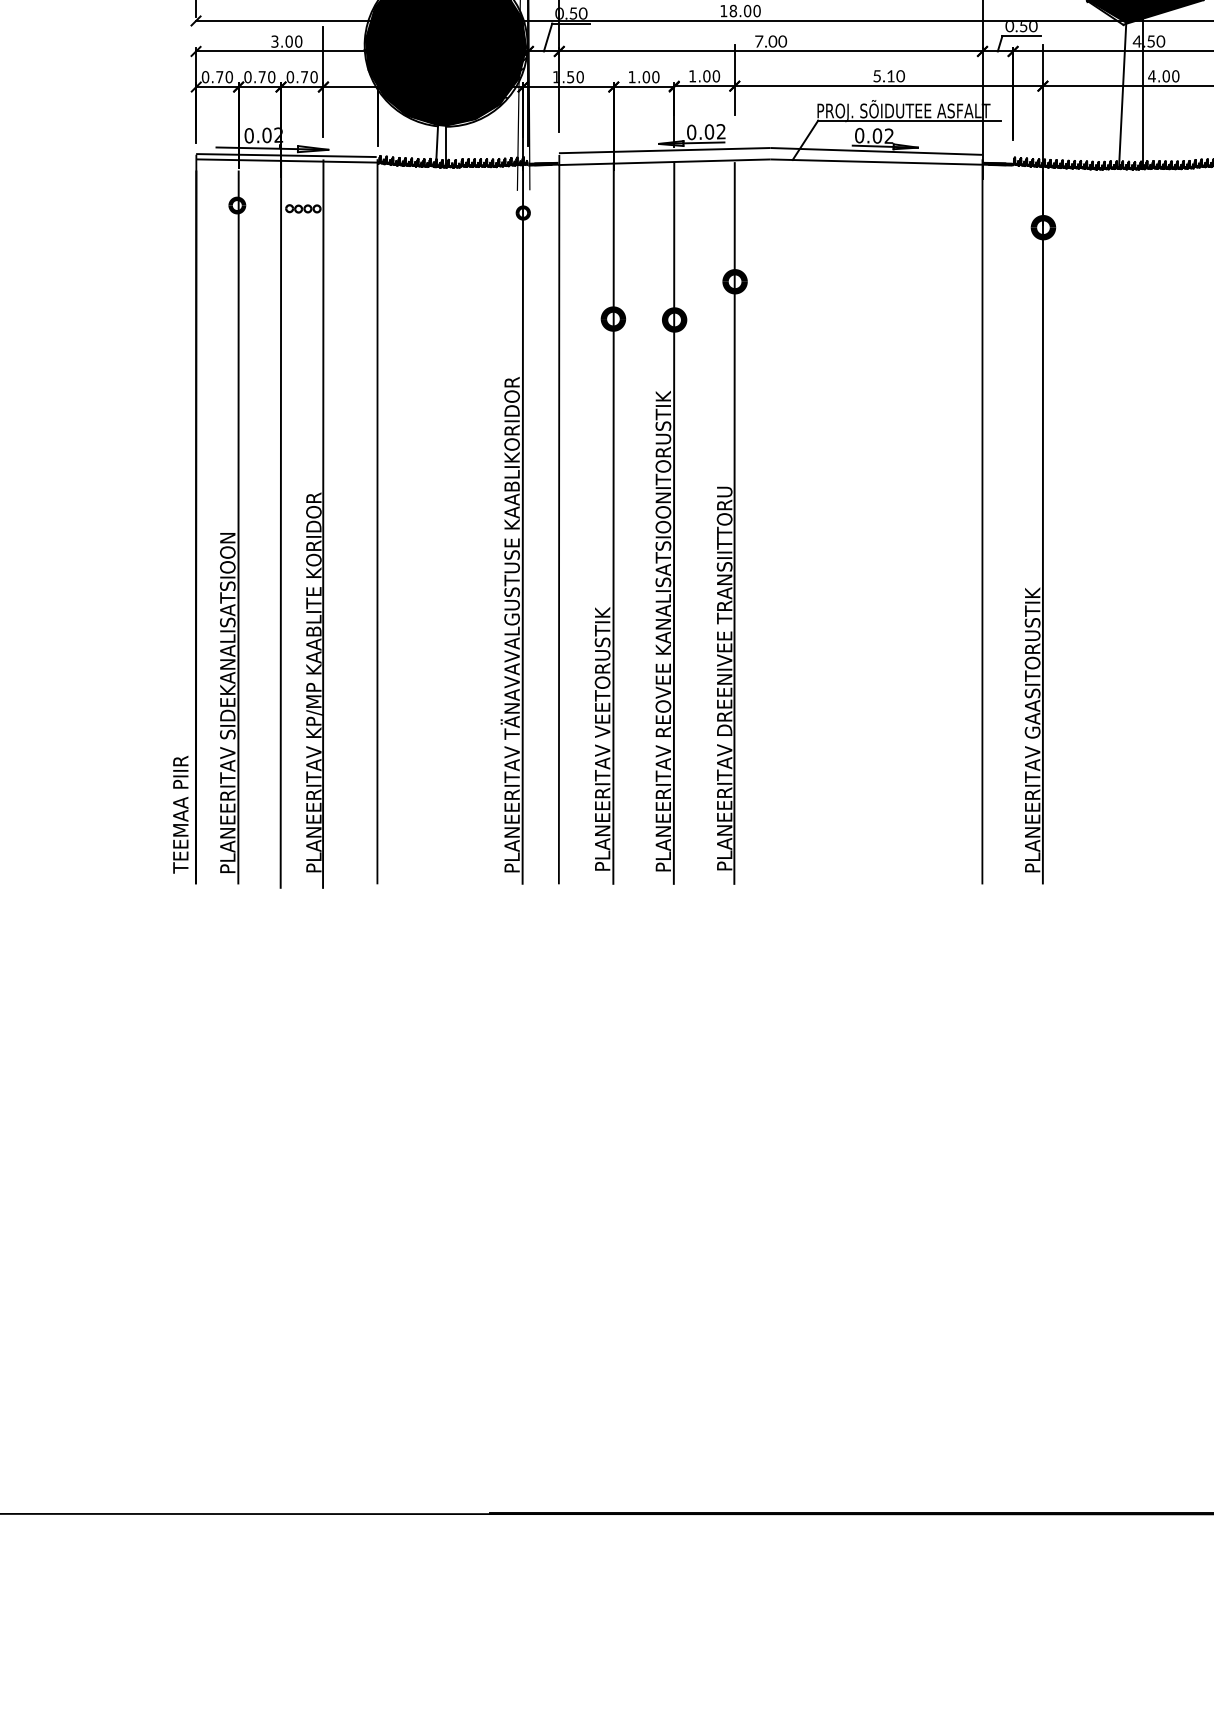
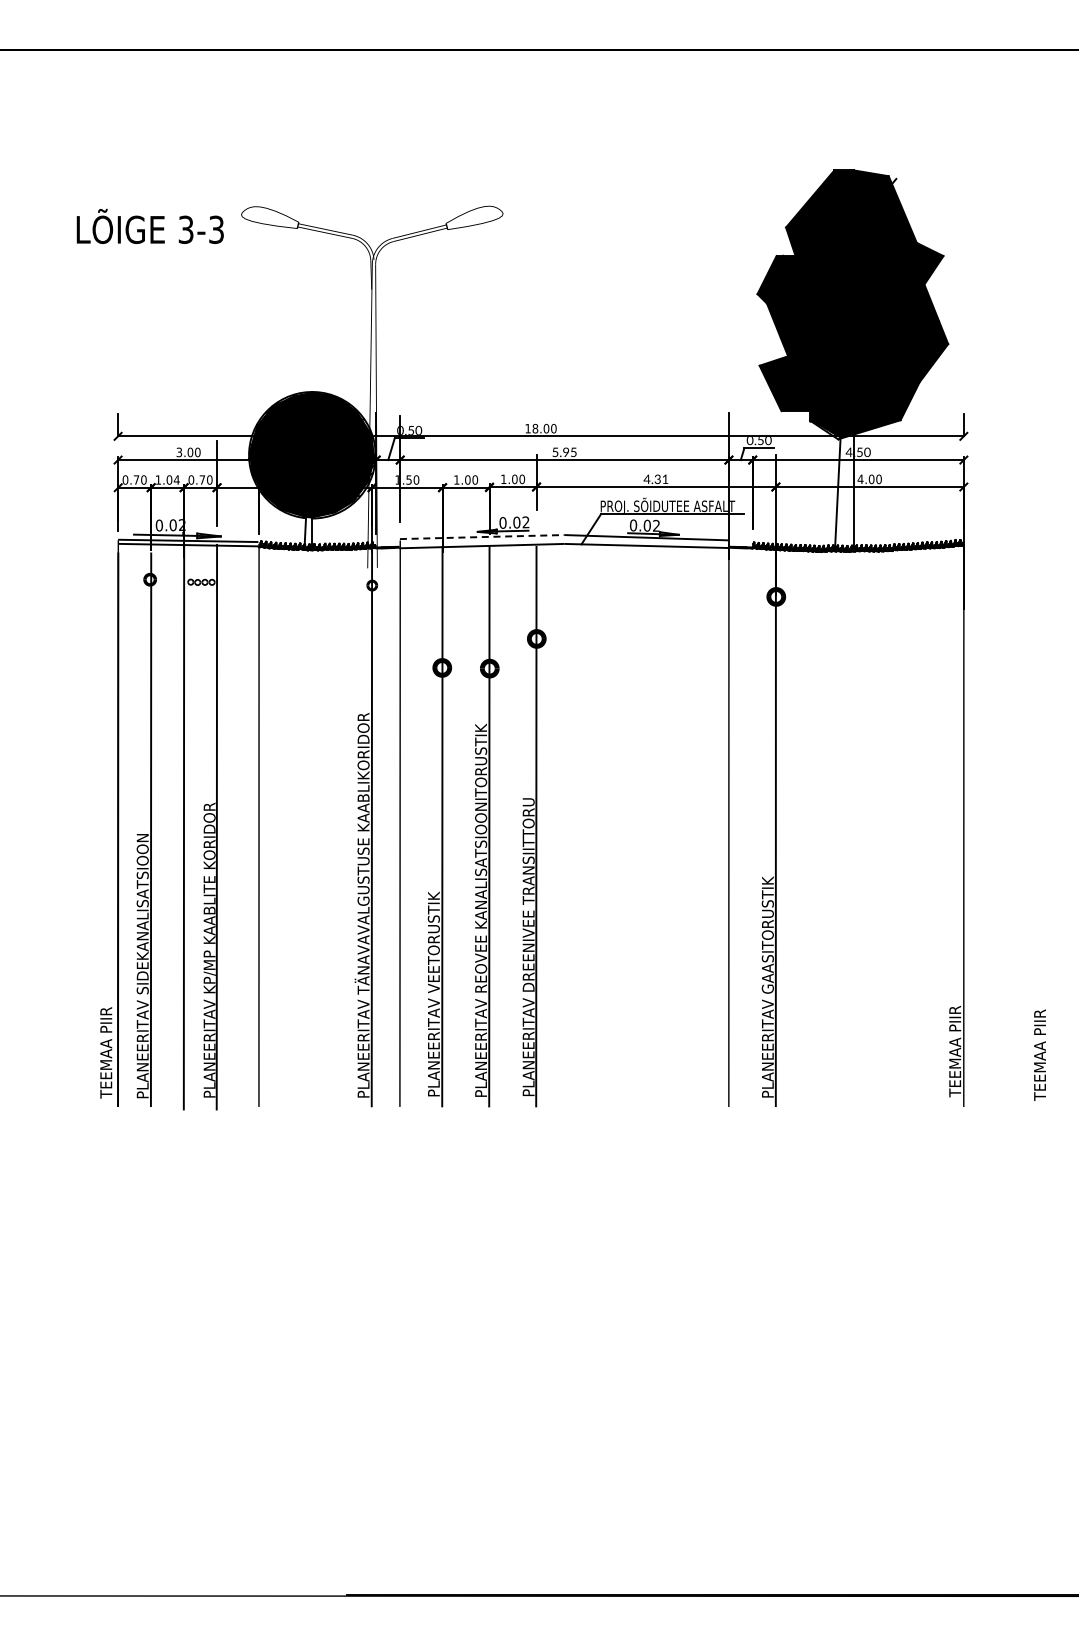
text: (770, 41) -> (564, 452), 7.00 -> 5.95
text: (259, 76) -> (167, 479), 0.70 -> 1.04
text: (887, 76) -> (655, 479), 5.10 -> 4.31
line: (665, 151) -> (482, 537), solid -> dashed

